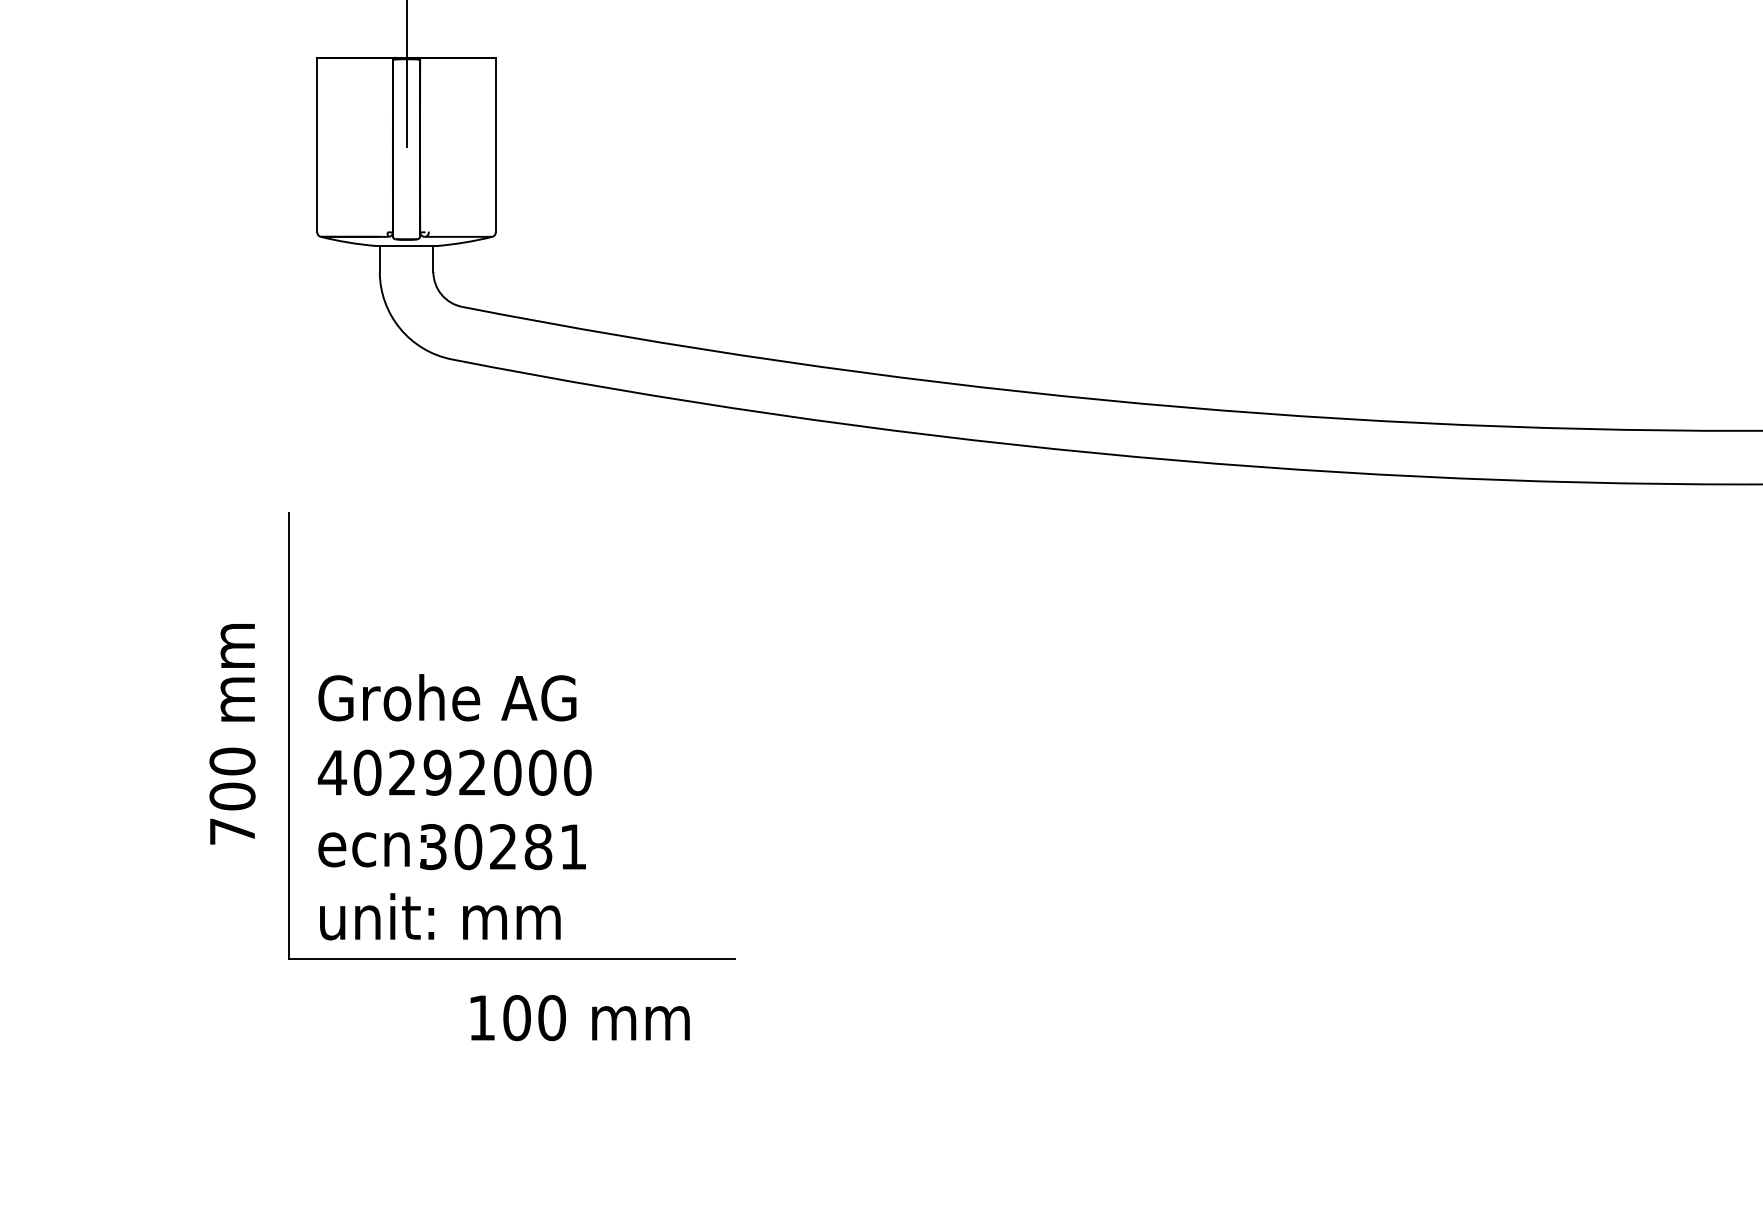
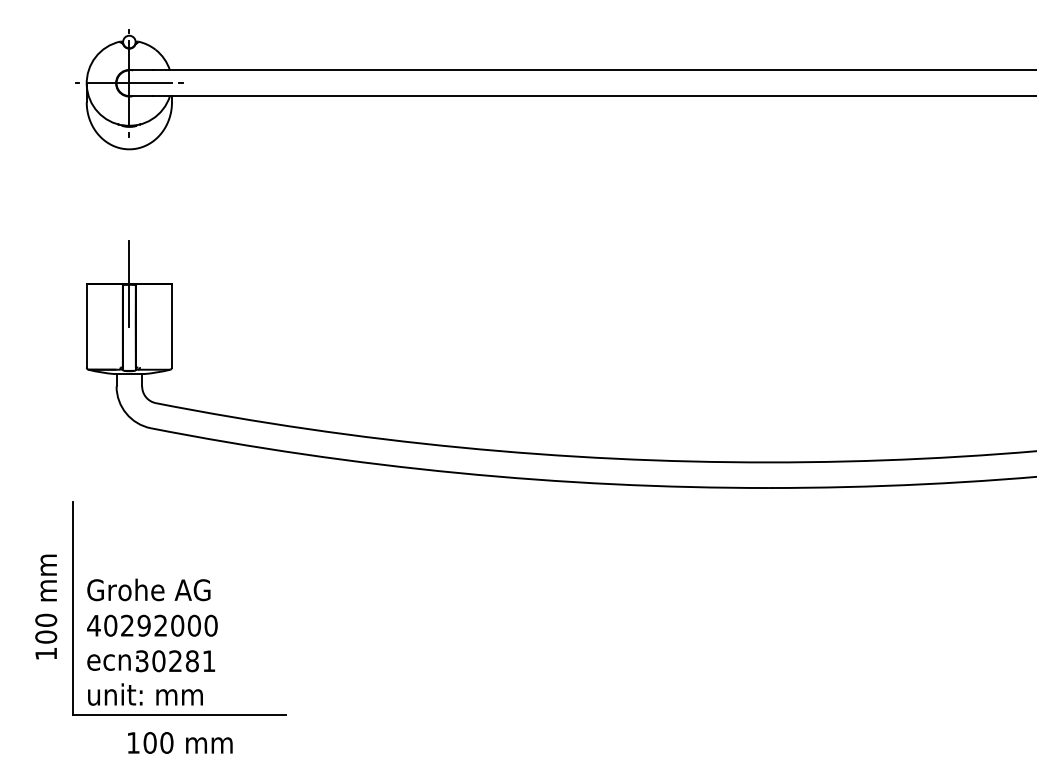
text: (231, 830) -> (45, 653), 700 -> 100
text: (580, 1017) -> (180, 742), moved

